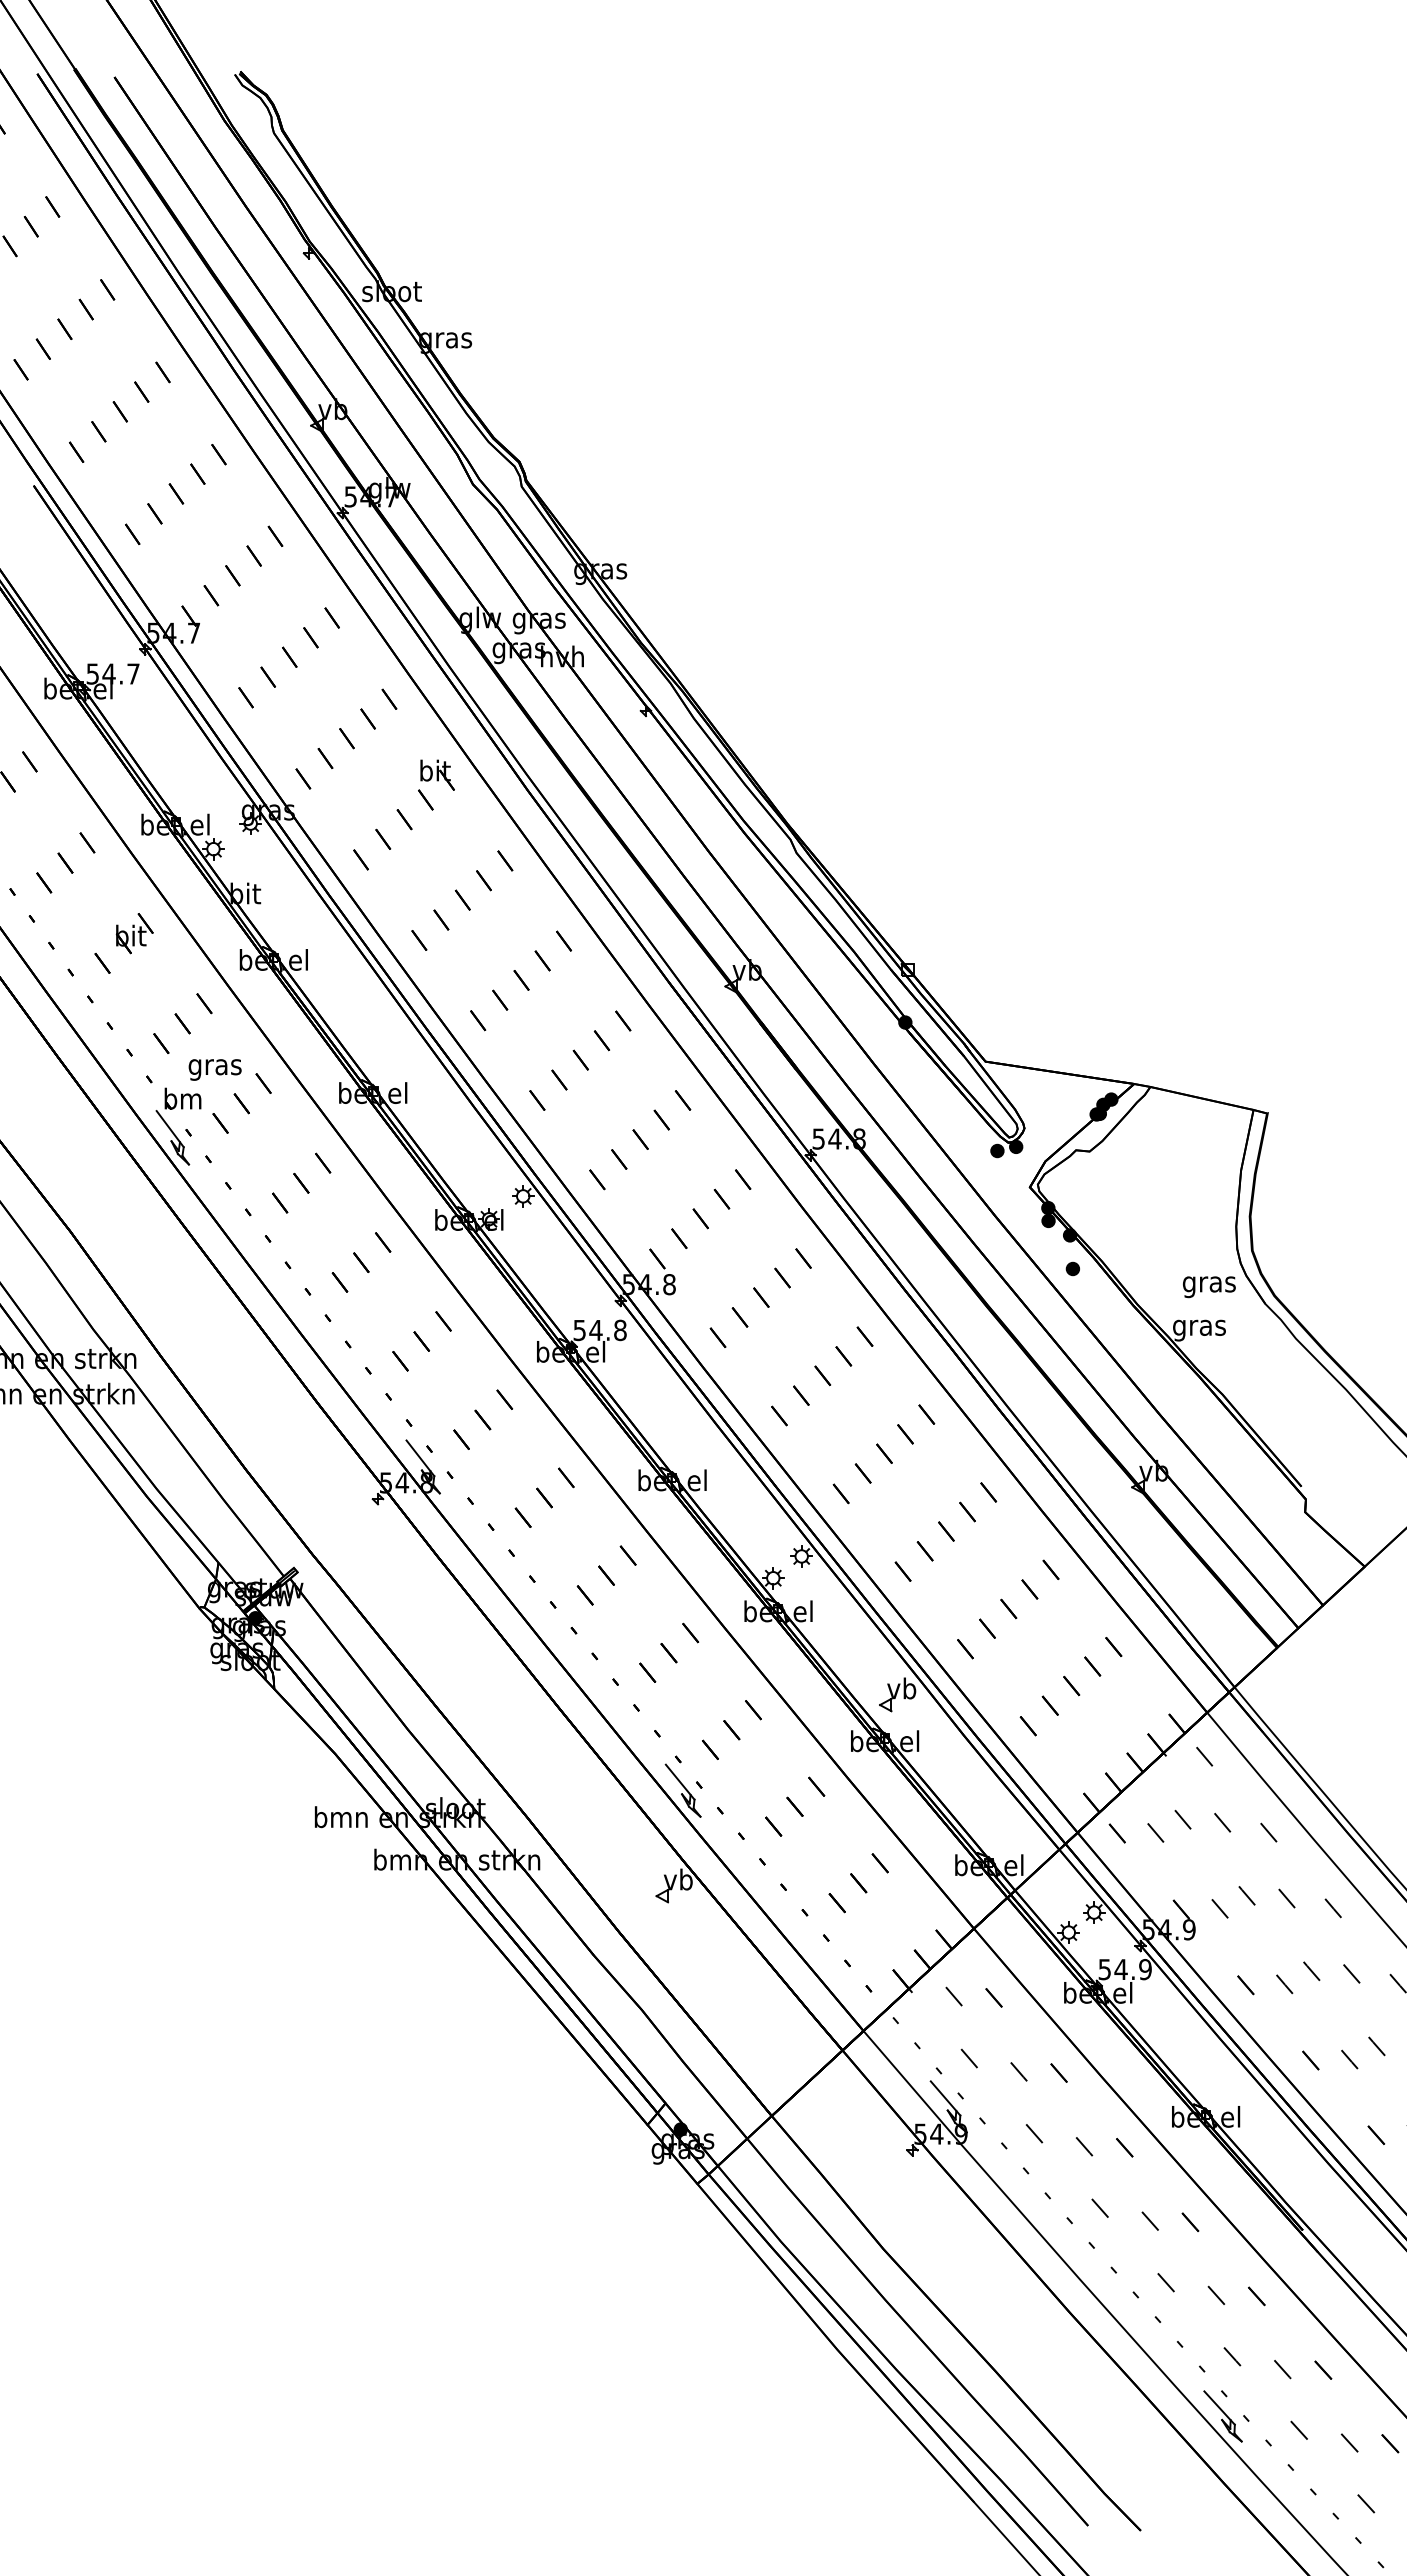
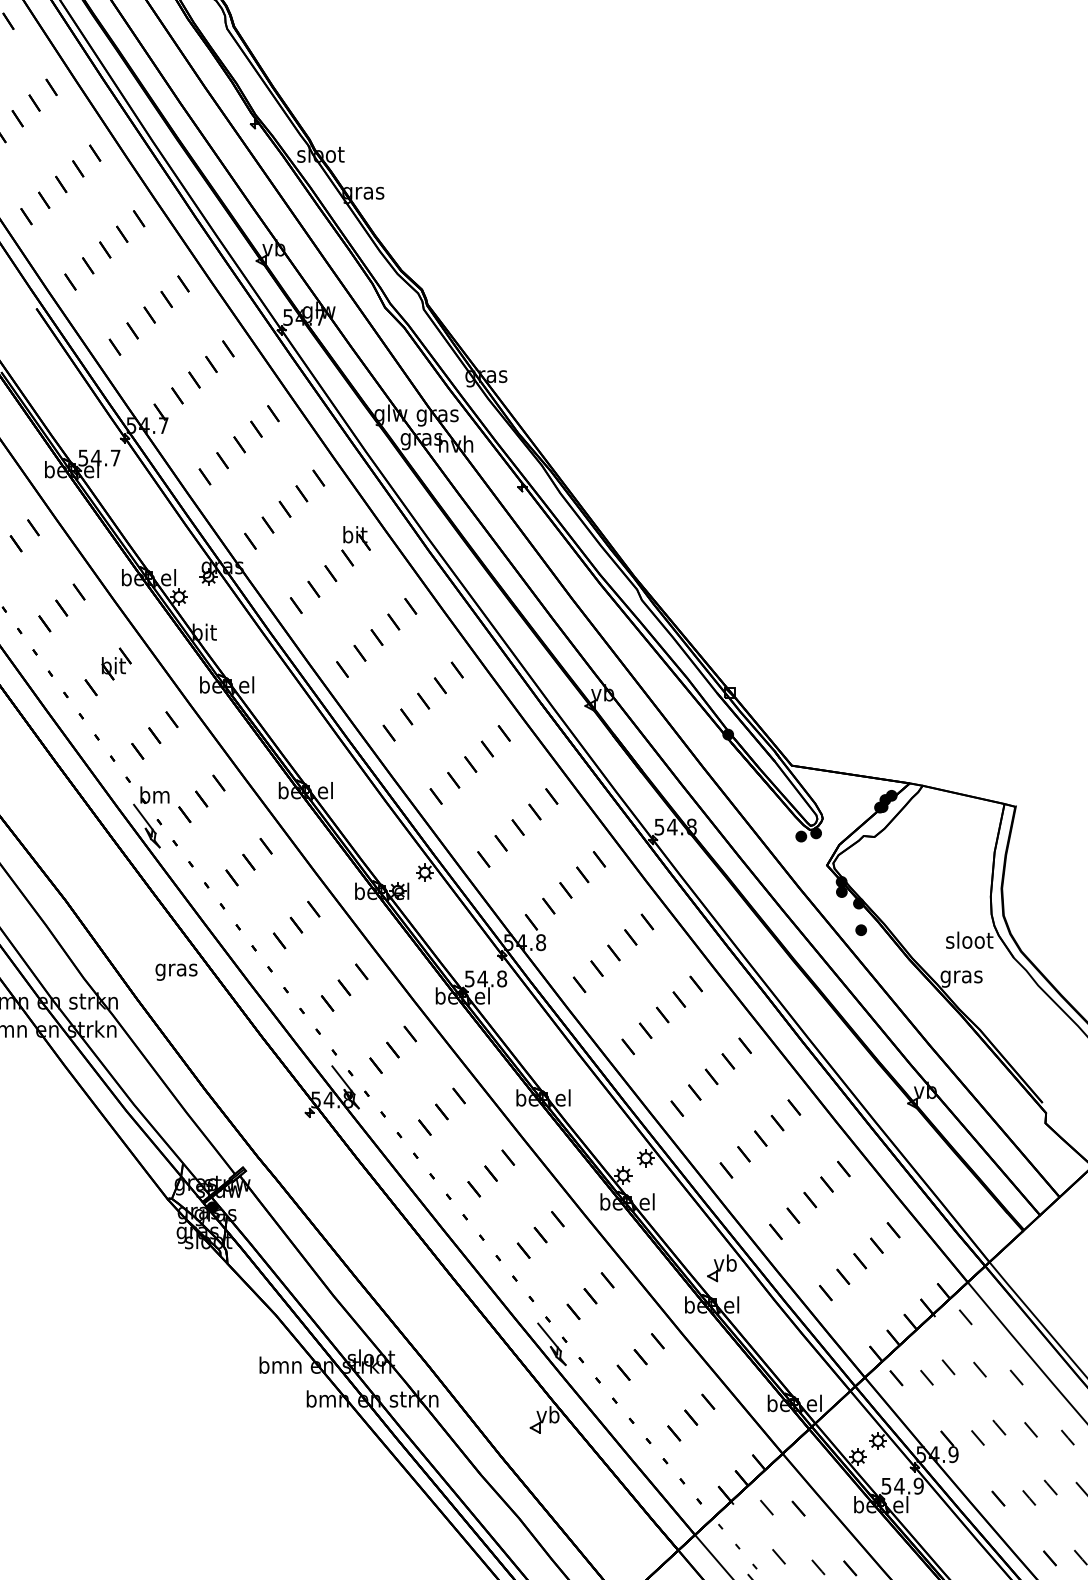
text: (214, 1069) -> (175, 971), moved
text: (1209, 1284) -> (969, 942), gras -> sloot

